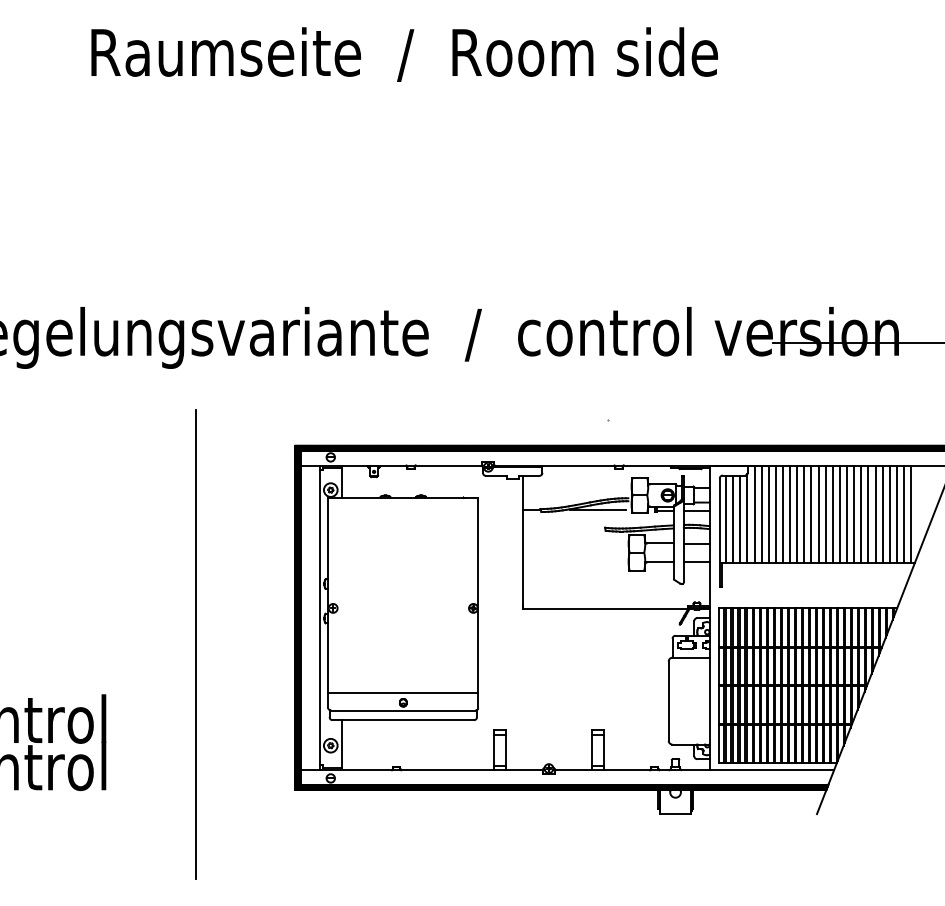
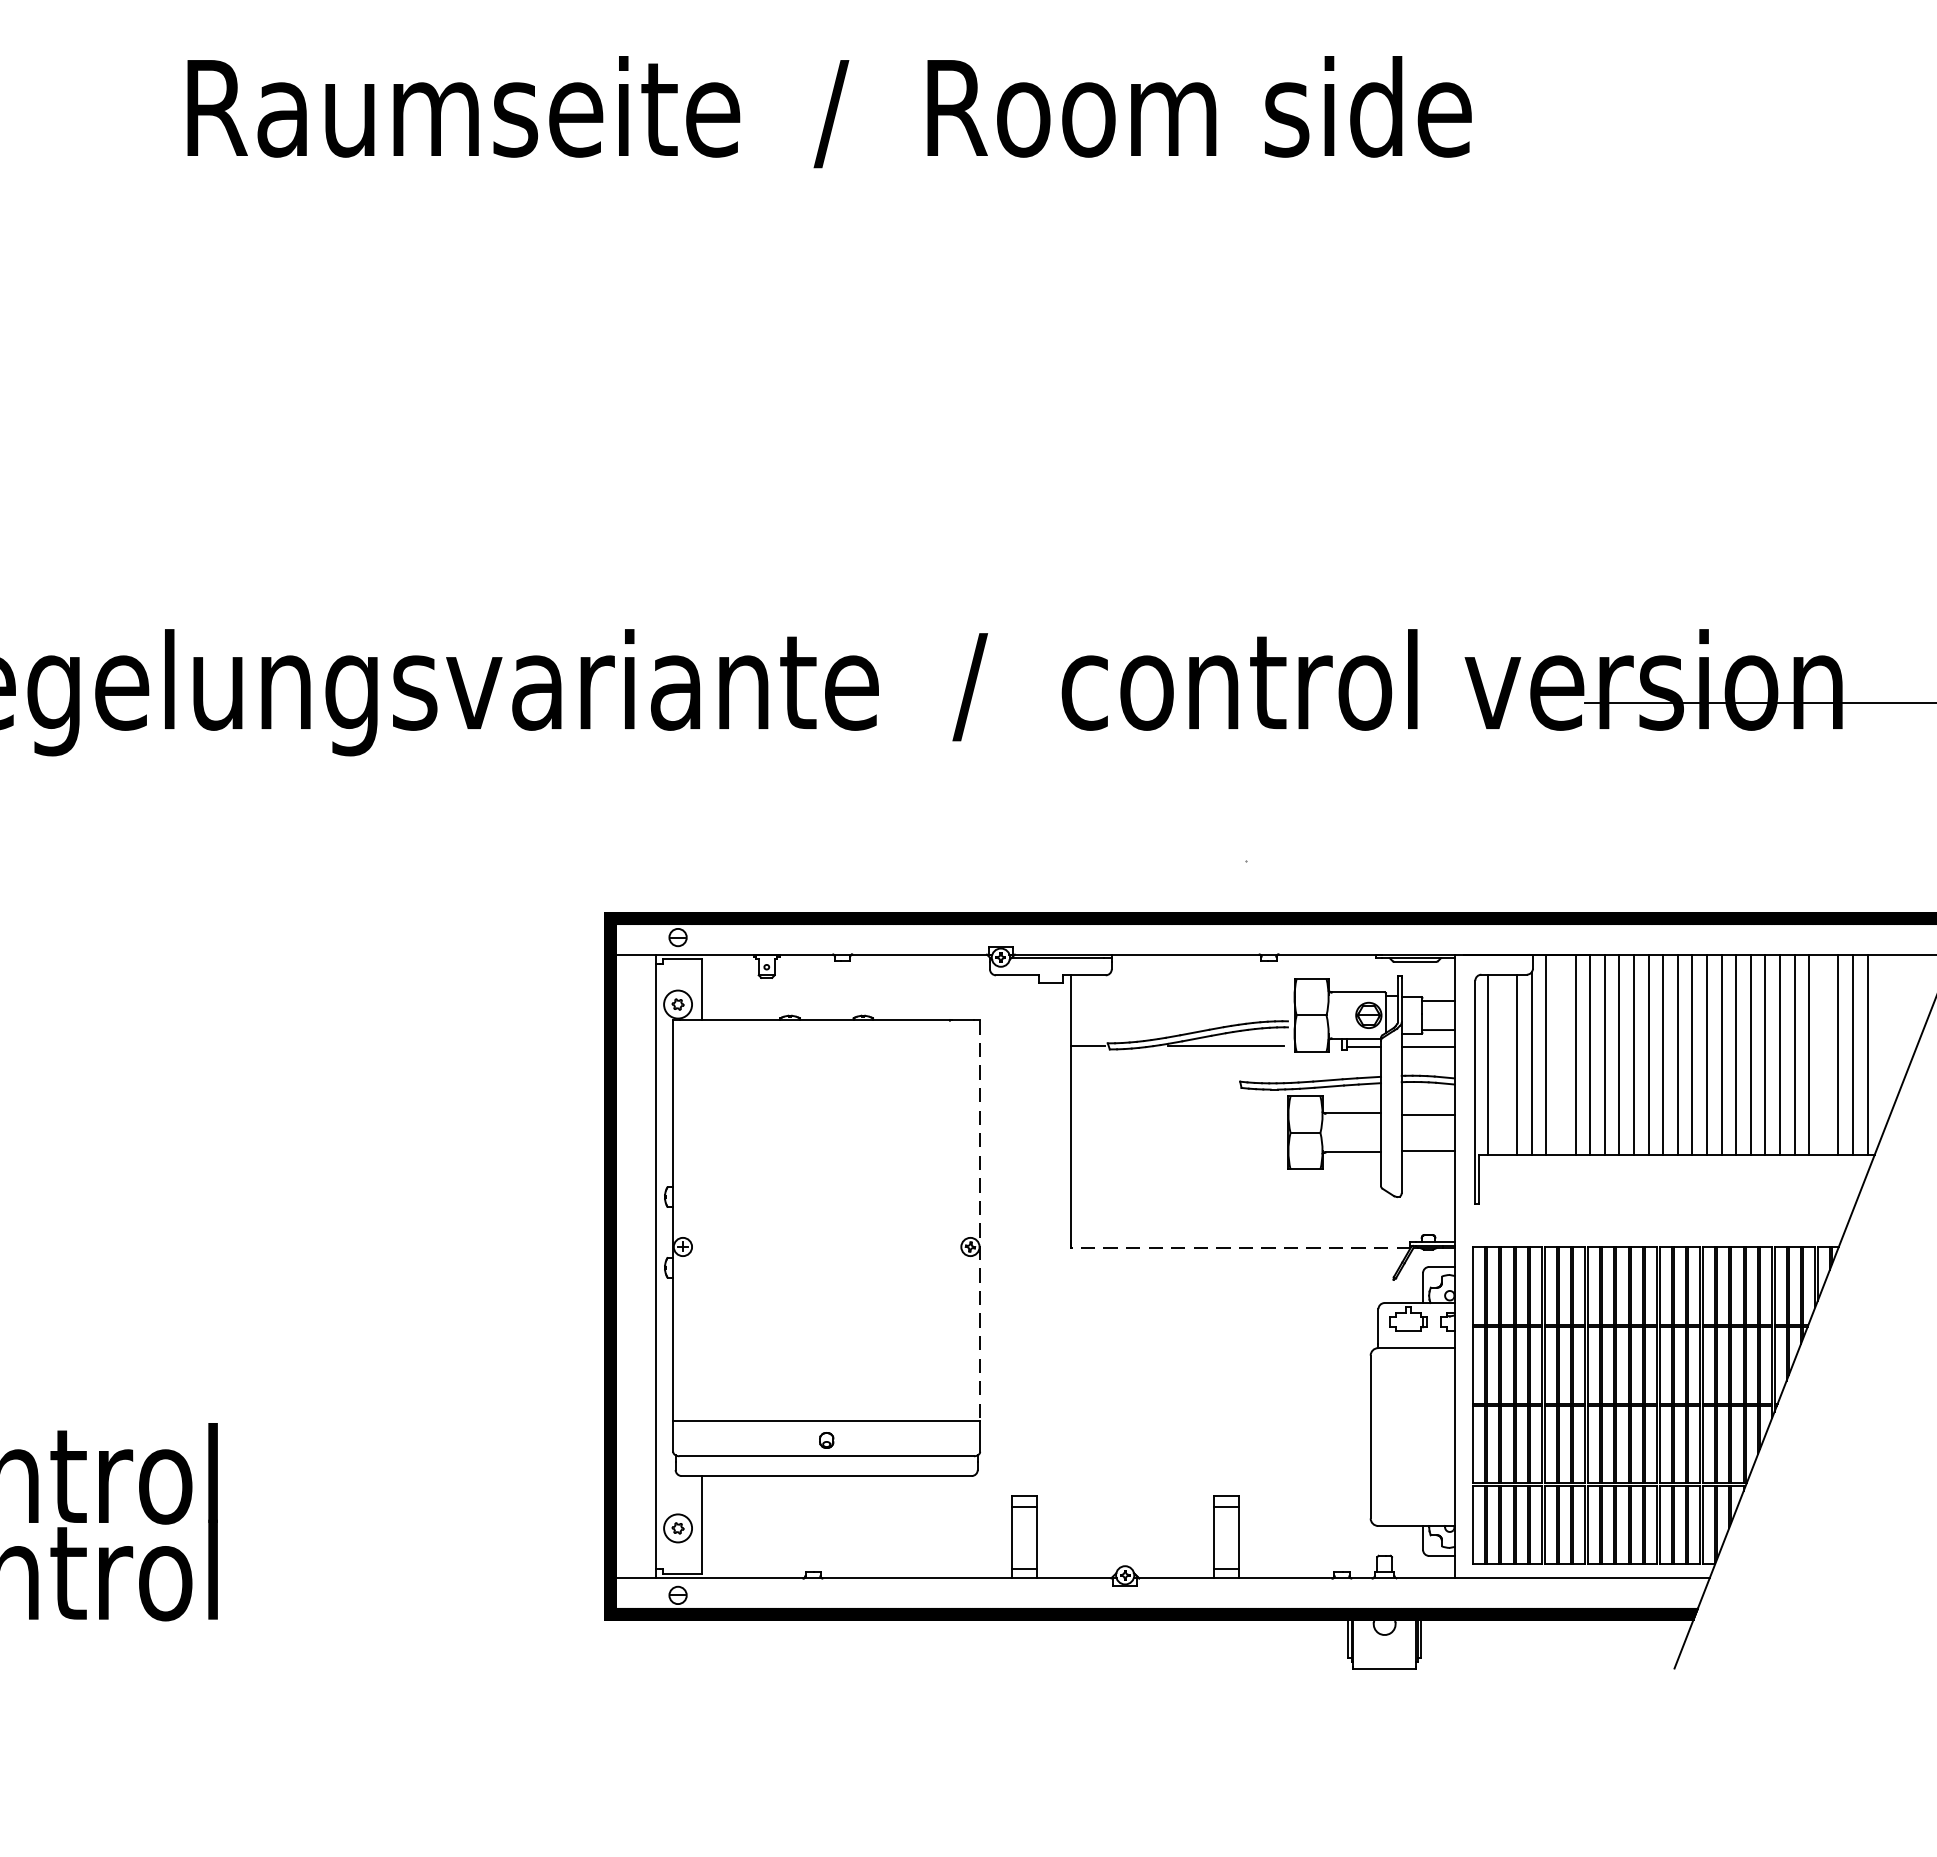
line: (761, 514) -> (1560, 1054), removed
line: (889, 514) -> (1823, 1054), removed
line: (733, 519) -> (1503, 1064), removed
line: (478, 595) -> (980, 1220), solid -> dashed
line: (605, 608) -> (1241, 1247), solid -> dashed
line: (196, 643) -> (402, 1318), removed

